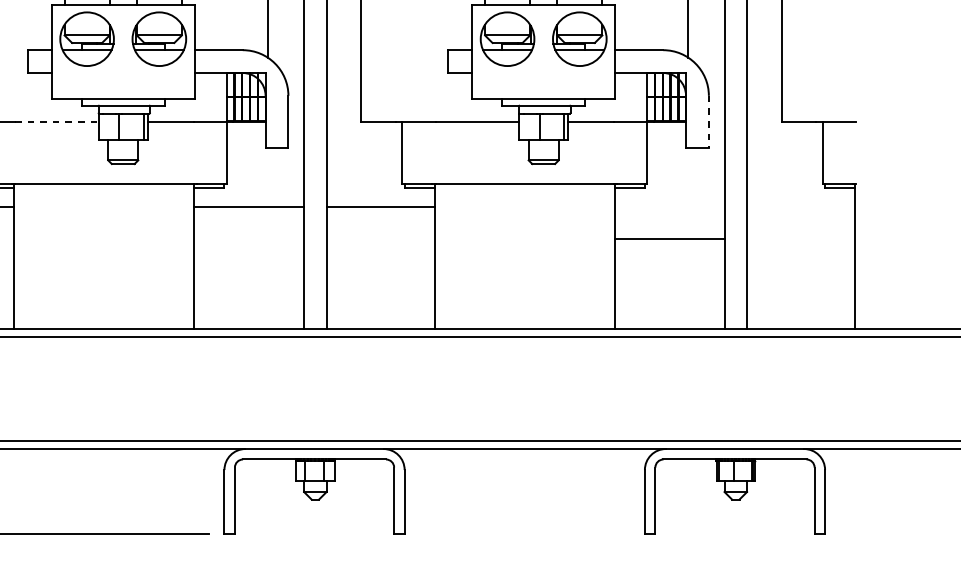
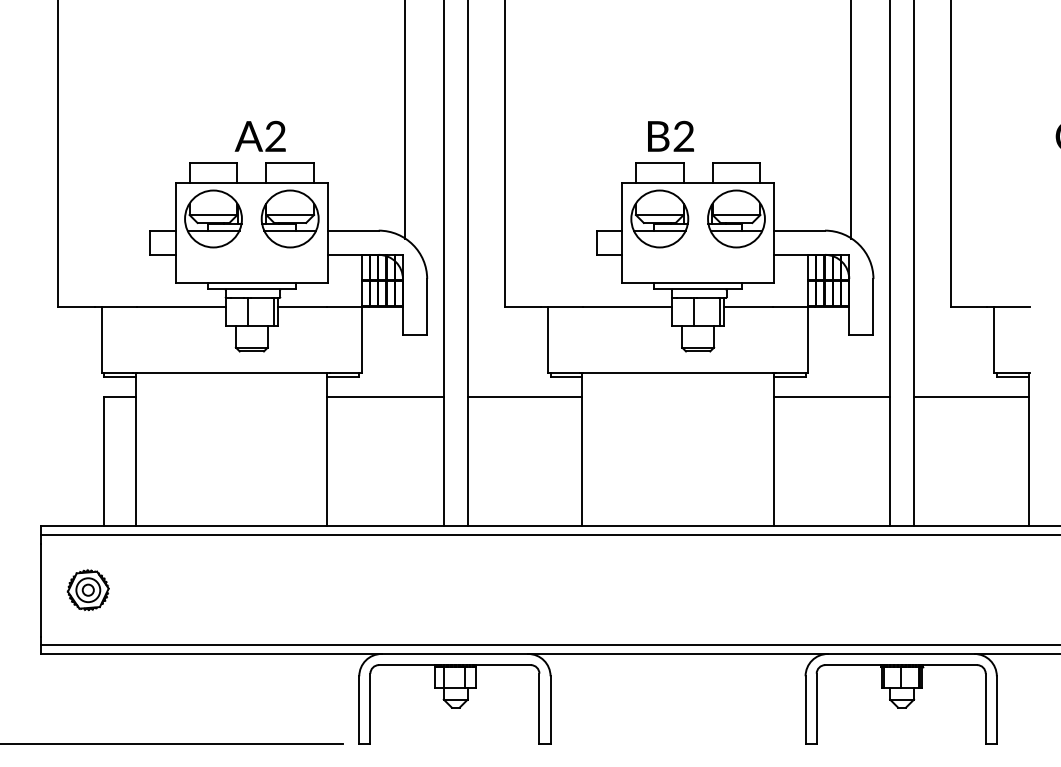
line: (56, 121) -> (181, 306), dashed -> solid
line: (708, 121) -> (873, 306), dashed -> solid
line: (801, 207) -> (971, 397), added
line: (669, 239) -> (831, 397), moved

